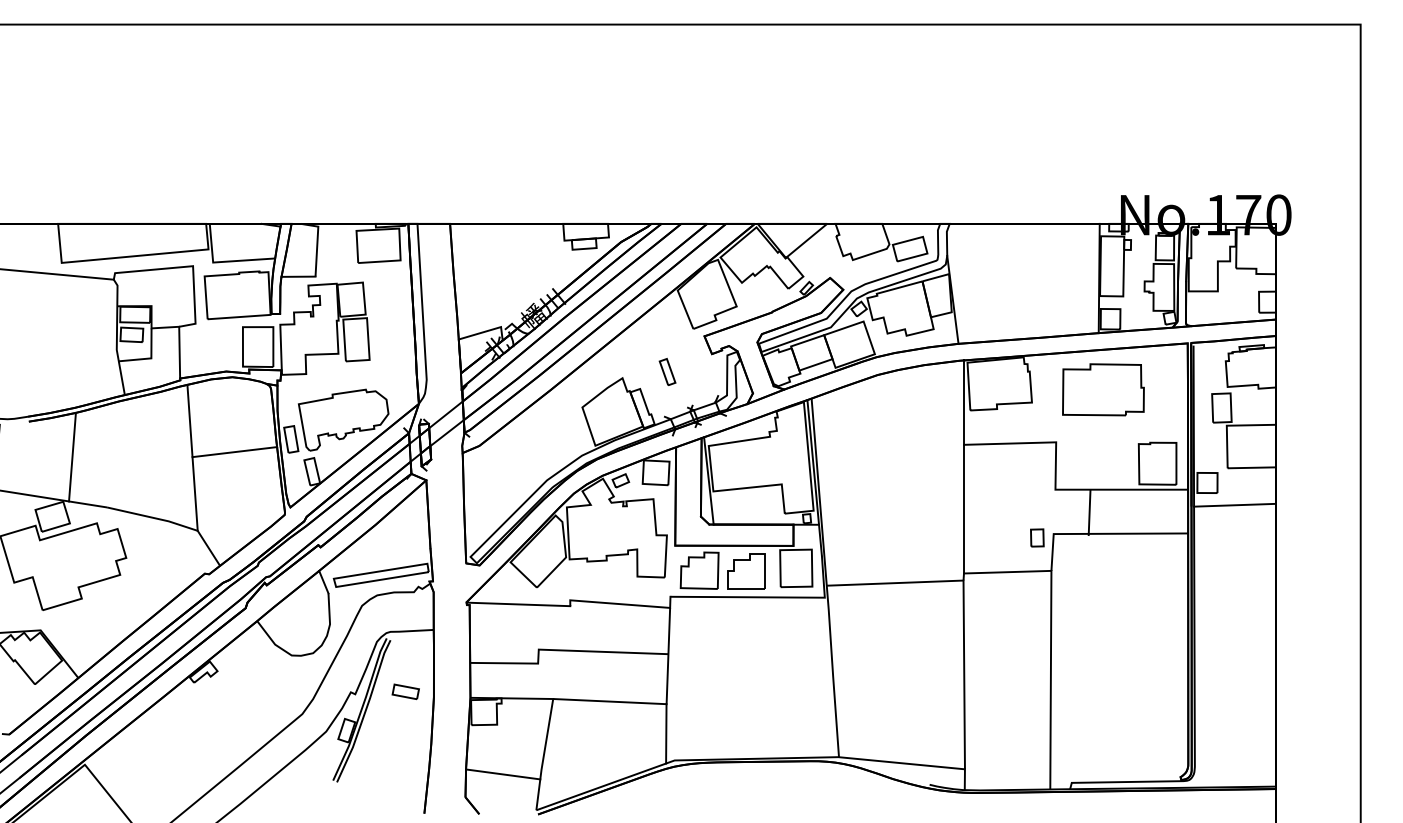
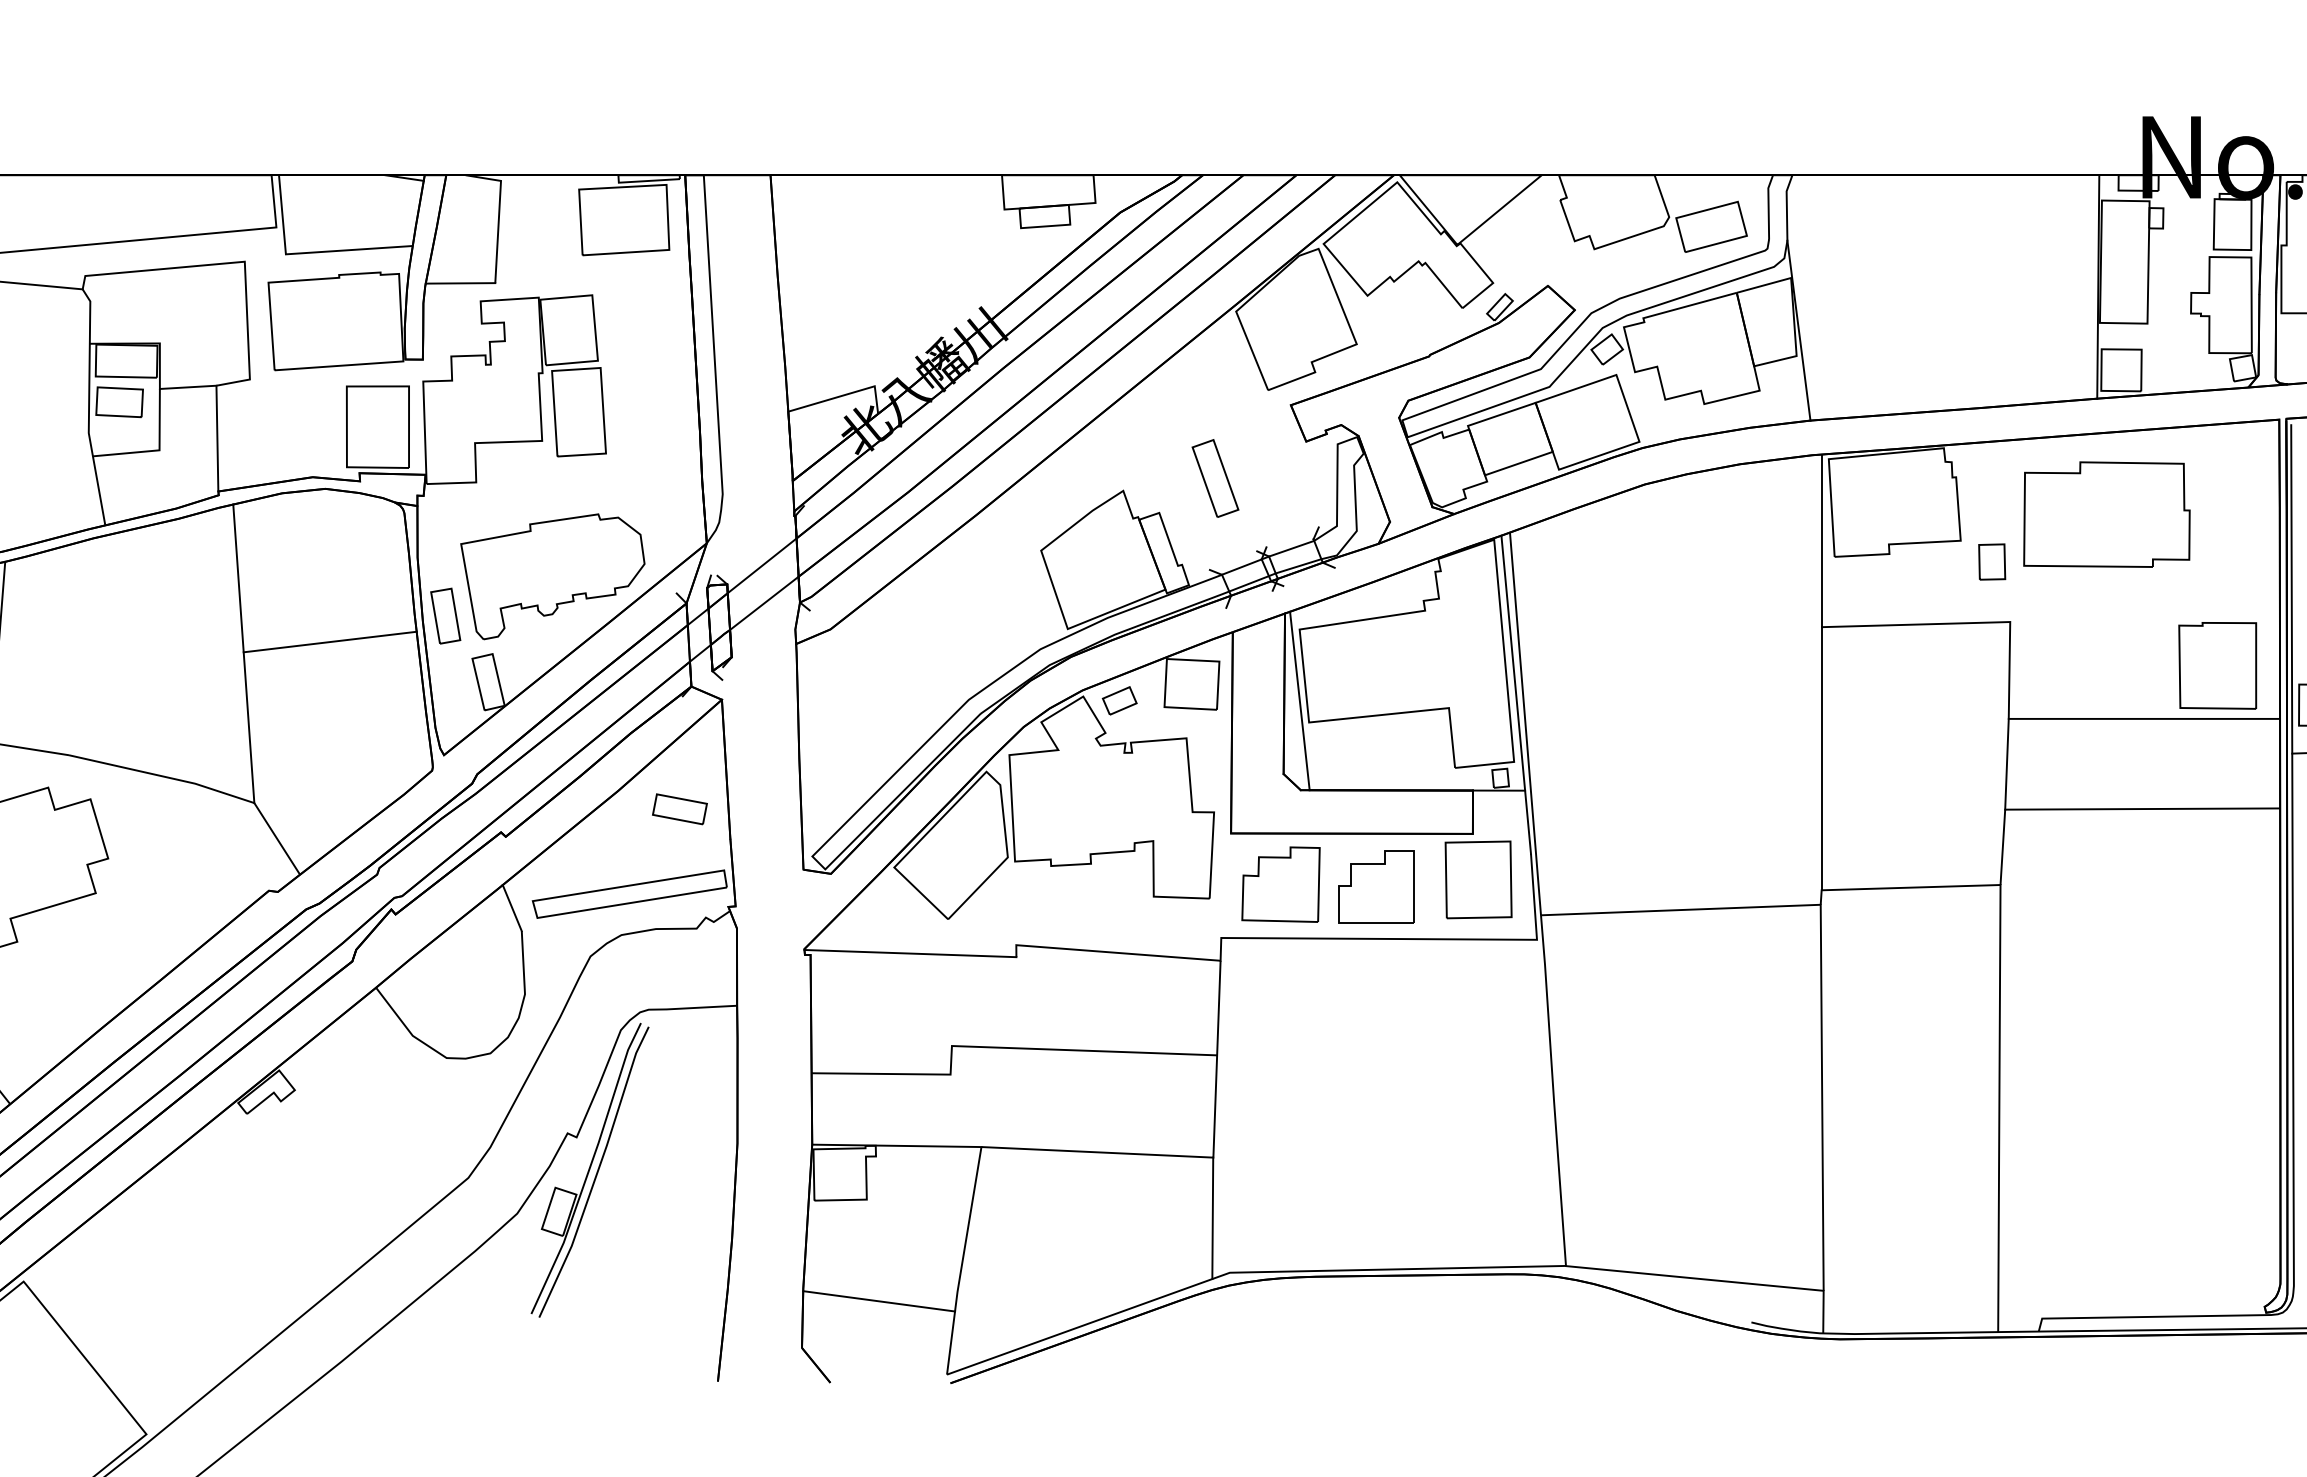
part: (667, 371) -> (1215, 477), size x1.43
line: (1089, 512) -> (2006, 763), moved
part: (1037, 537) -> (1992, 561), moved
part: (405, 691) -> (679, 808), moved

